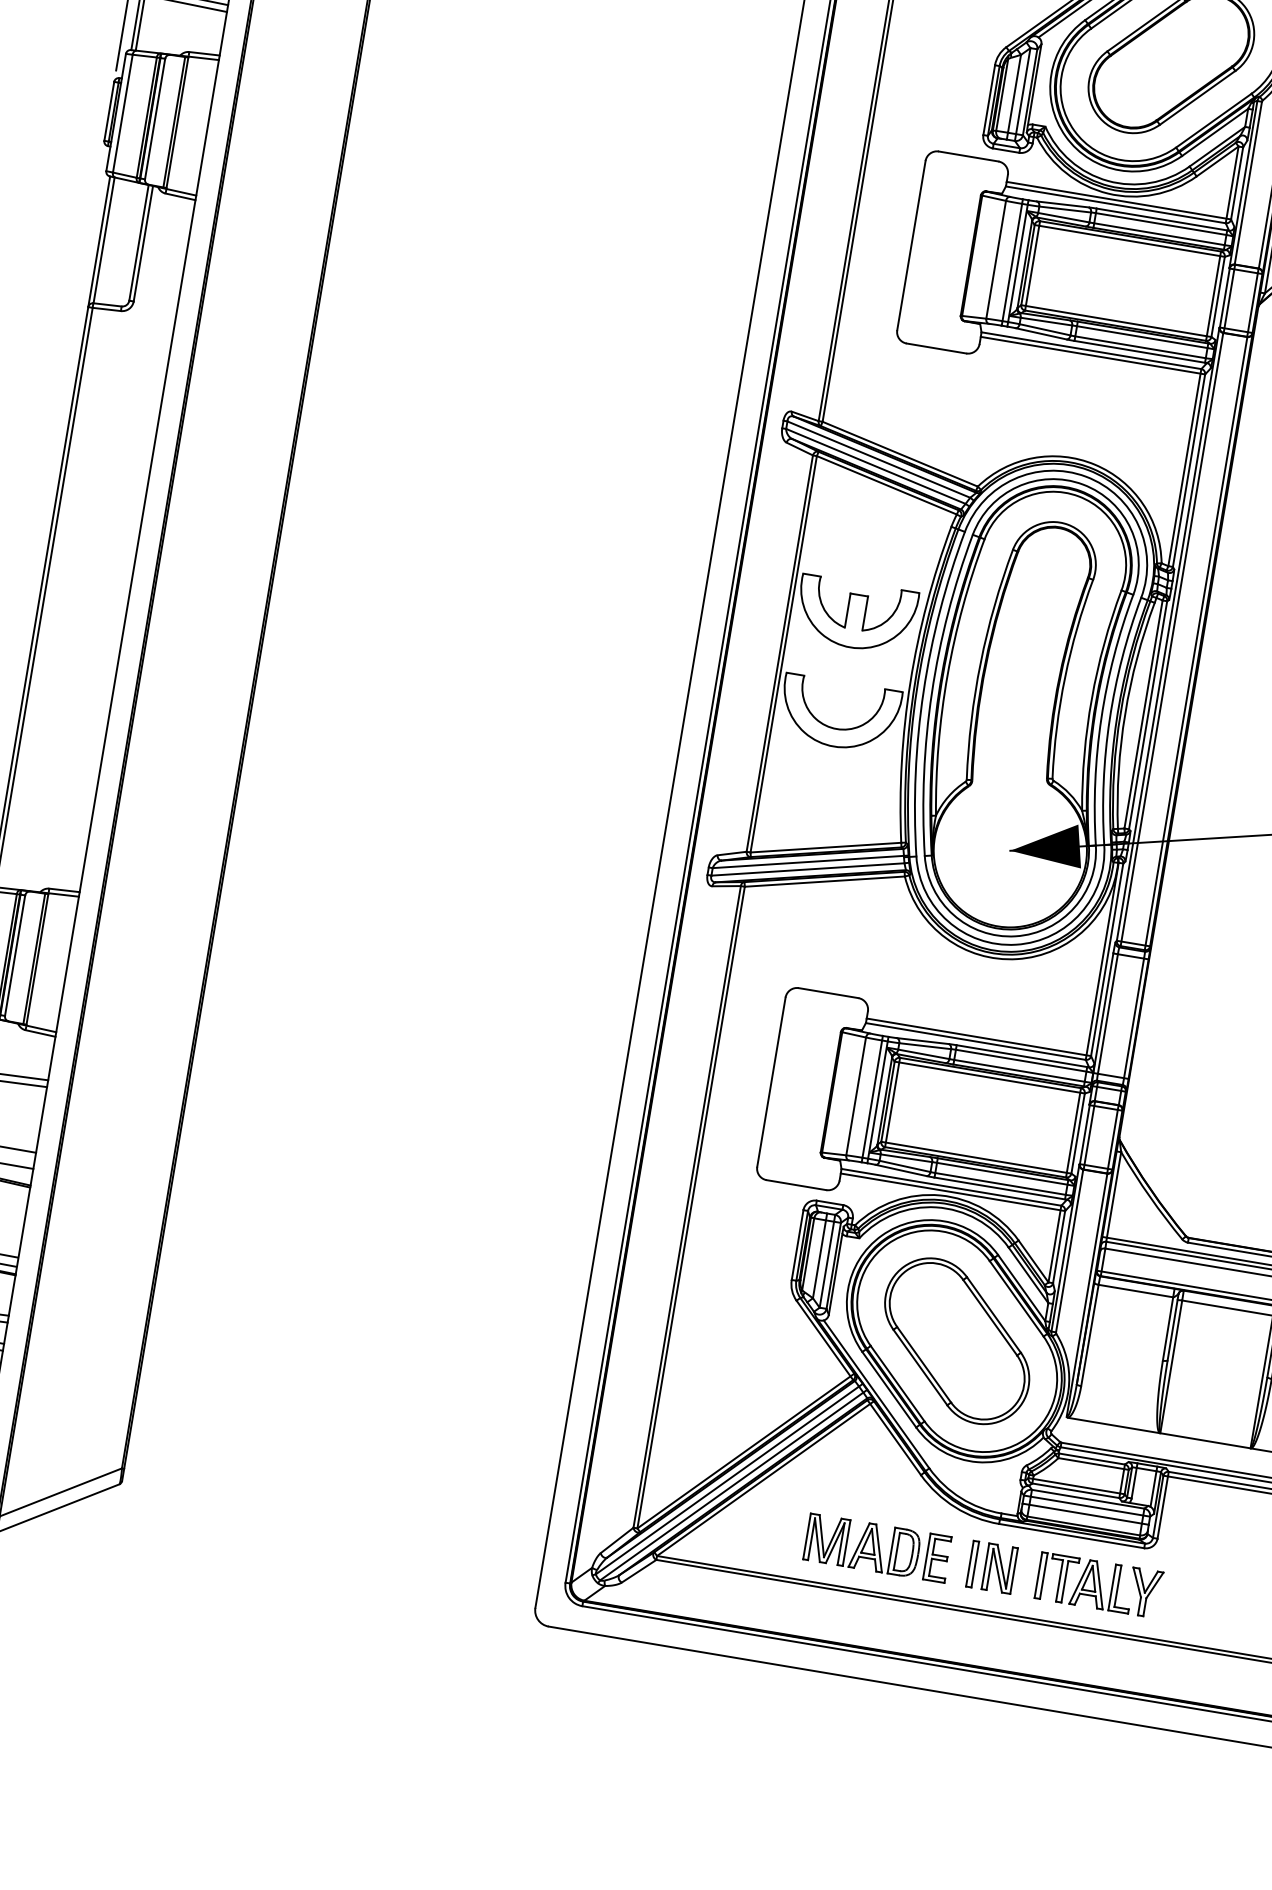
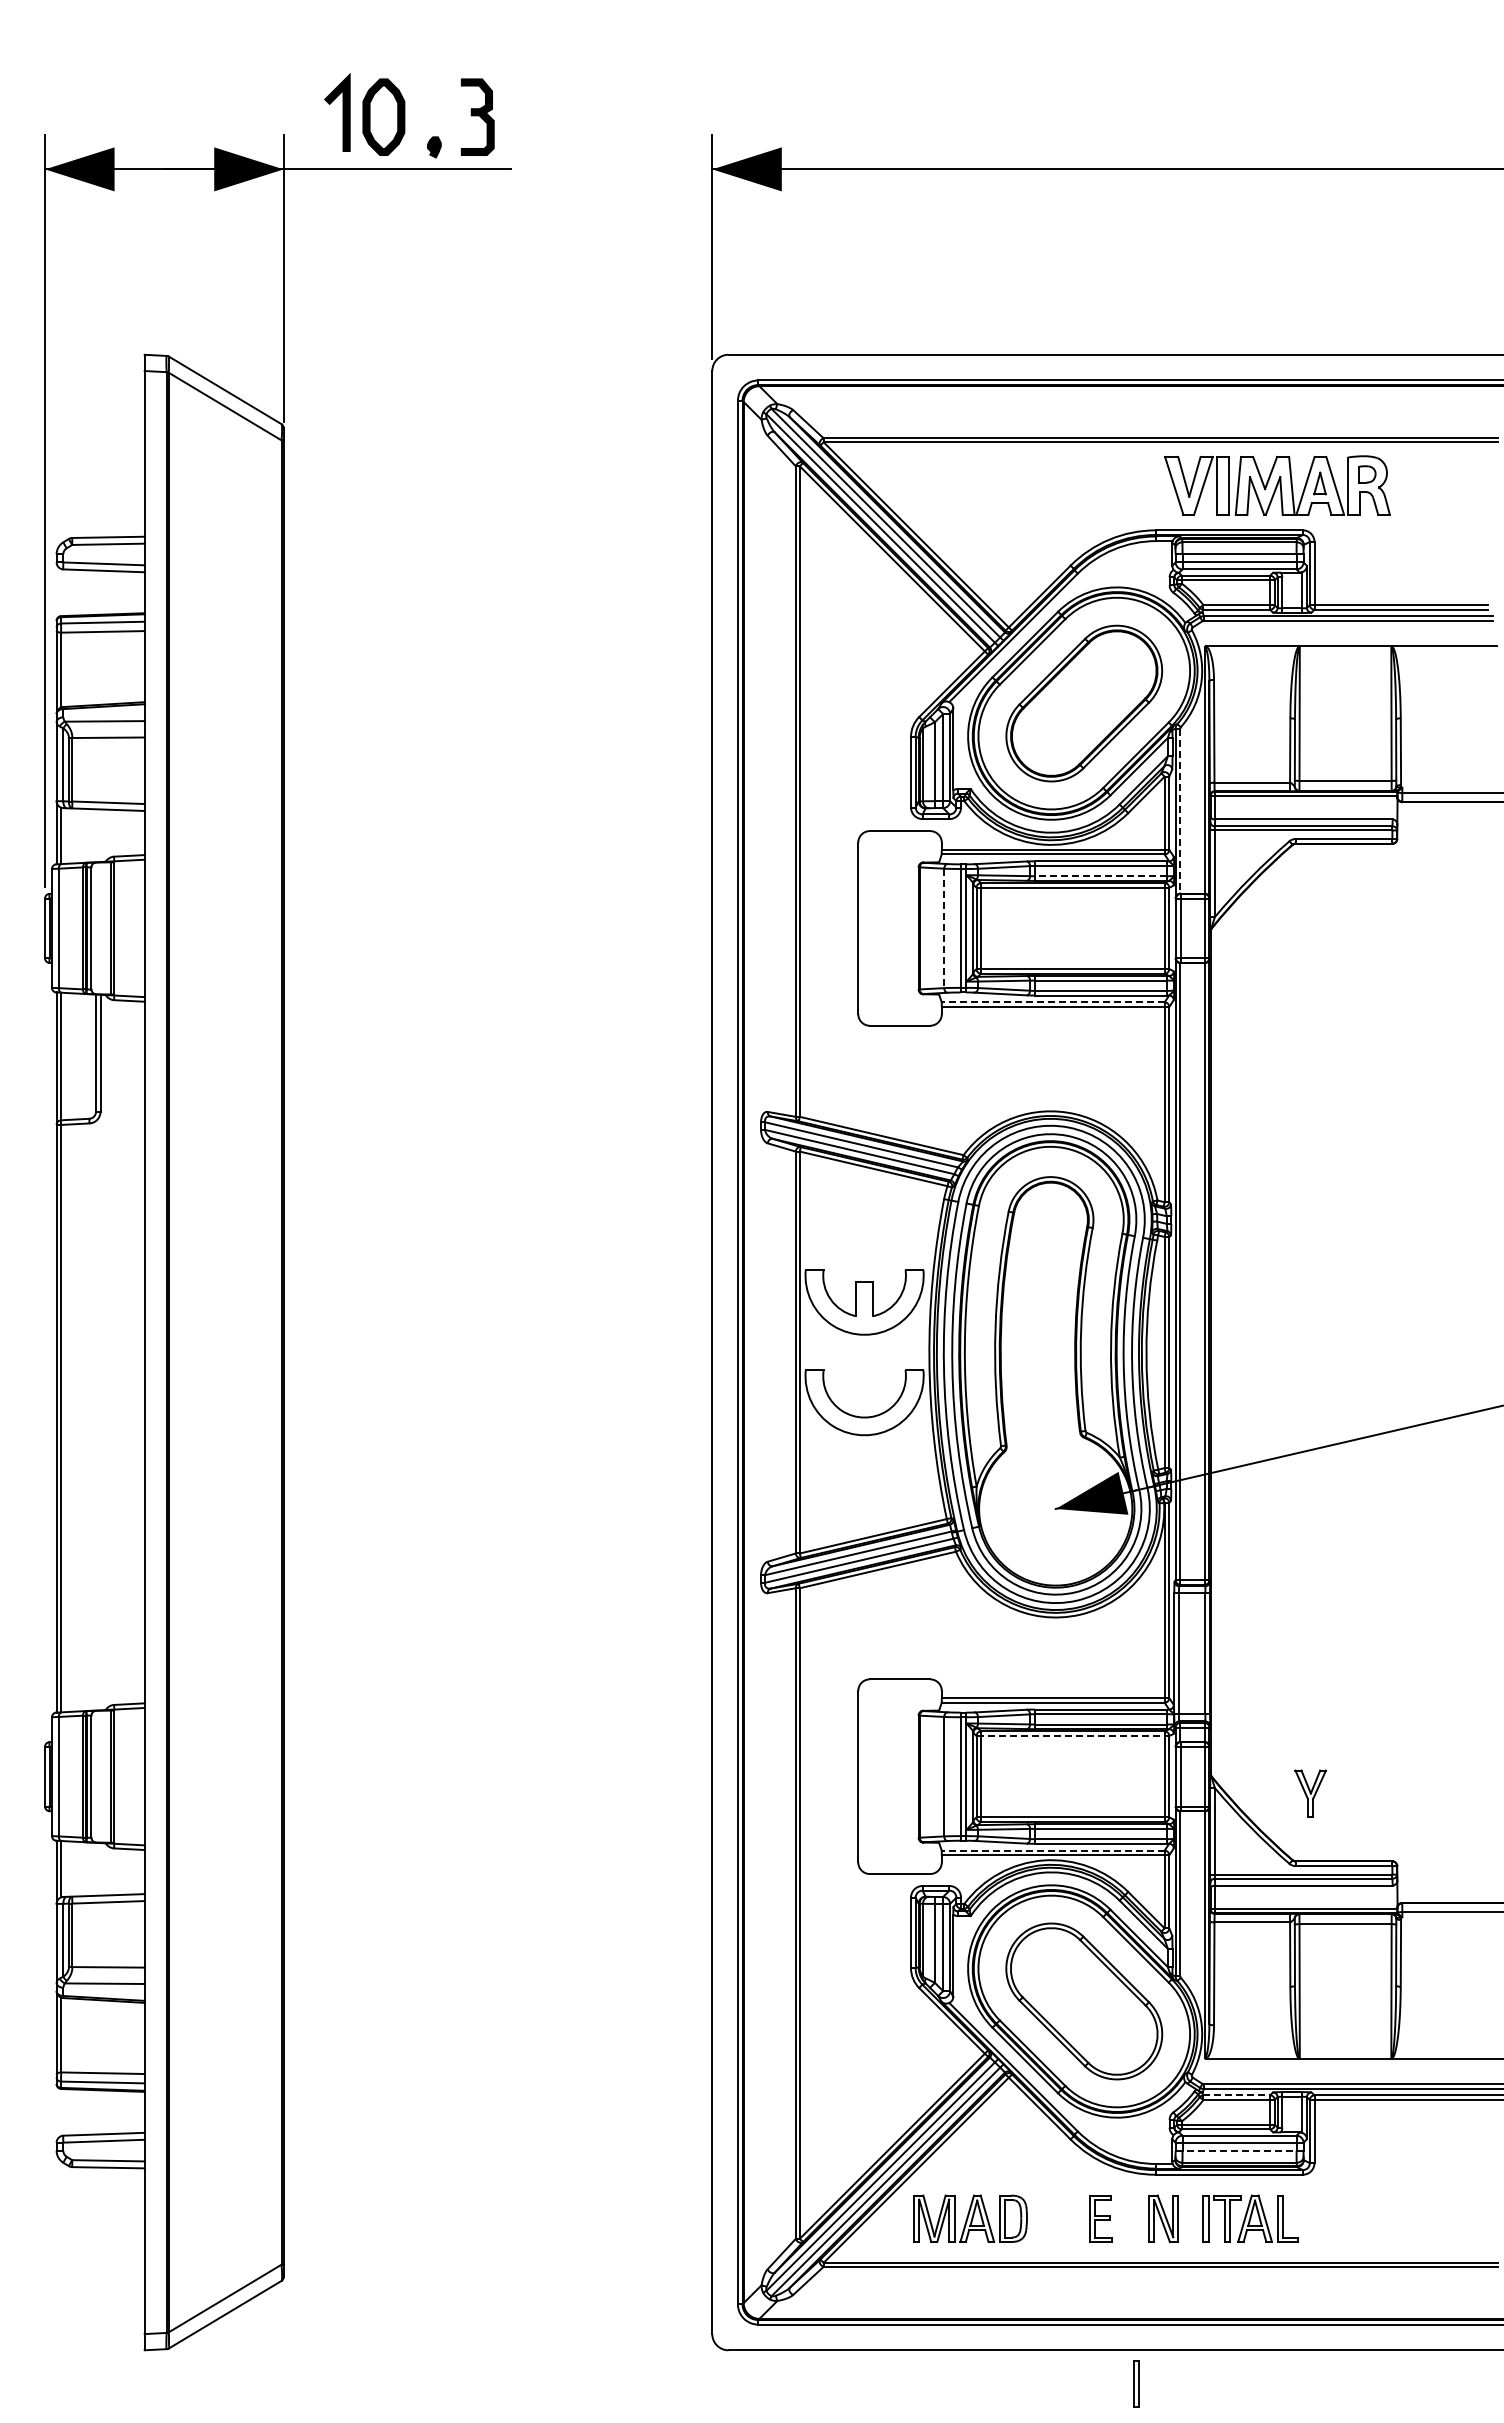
line: (1248, 183) -> (1180, 811), solid -> dashed
line: (1158, 234) -> (1100, 876), solid -> dashed
line: (996, 259) -> (944, 928), solid -> dashed
line: (1090, 350) -> (1052, 1002), solid -> dashed
line: (990, 1078) -> (1073, 1736), solid -> dashed
line: (950, 1187) -> (1052, 1850), solid -> dashed
line: (1092, 1459) -> (1237, 2095), solid -> dashed
line: (1085, 1513) -> (1239, 2150), solid -> dashed
part: (862, 1545) -> (970, 2218), moved
part: (972, 1563) -> (1136, 2383), moved
part: (1144, 1592) -> (1310, 1793), moved

